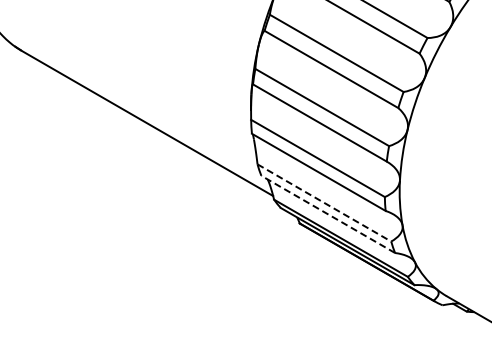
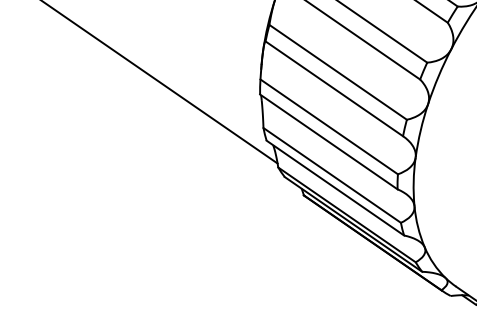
line: (324, 203) -> (332, 176), dashed -> solid
line: (327, 214) -> (334, 188), dashed -> solid

